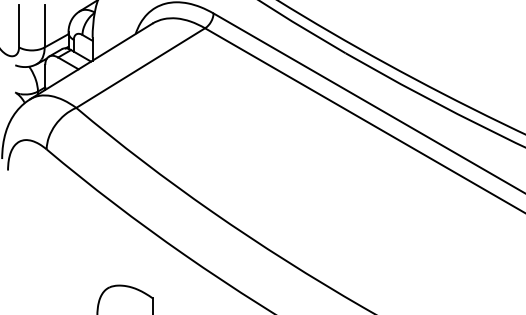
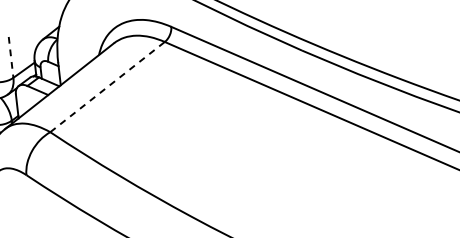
line: (44, 26) -> (10, 57), solid -> dashed
line: (140, 68) -> (107, 87), solid -> dashed

